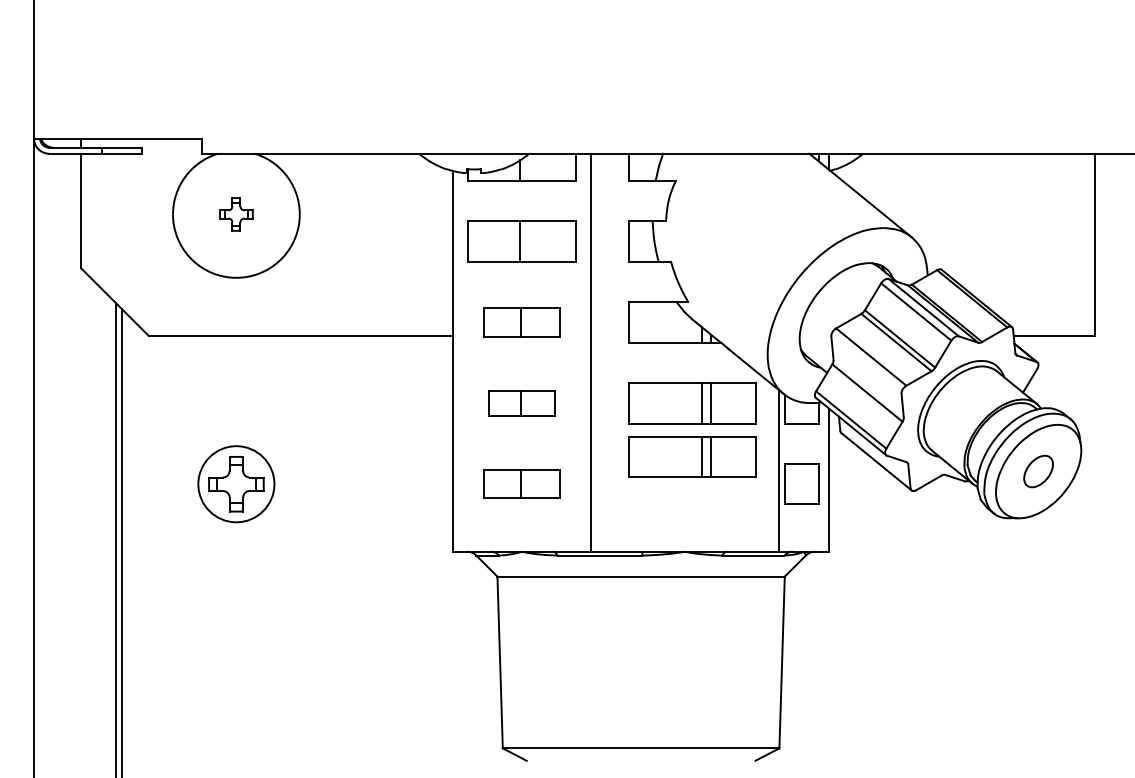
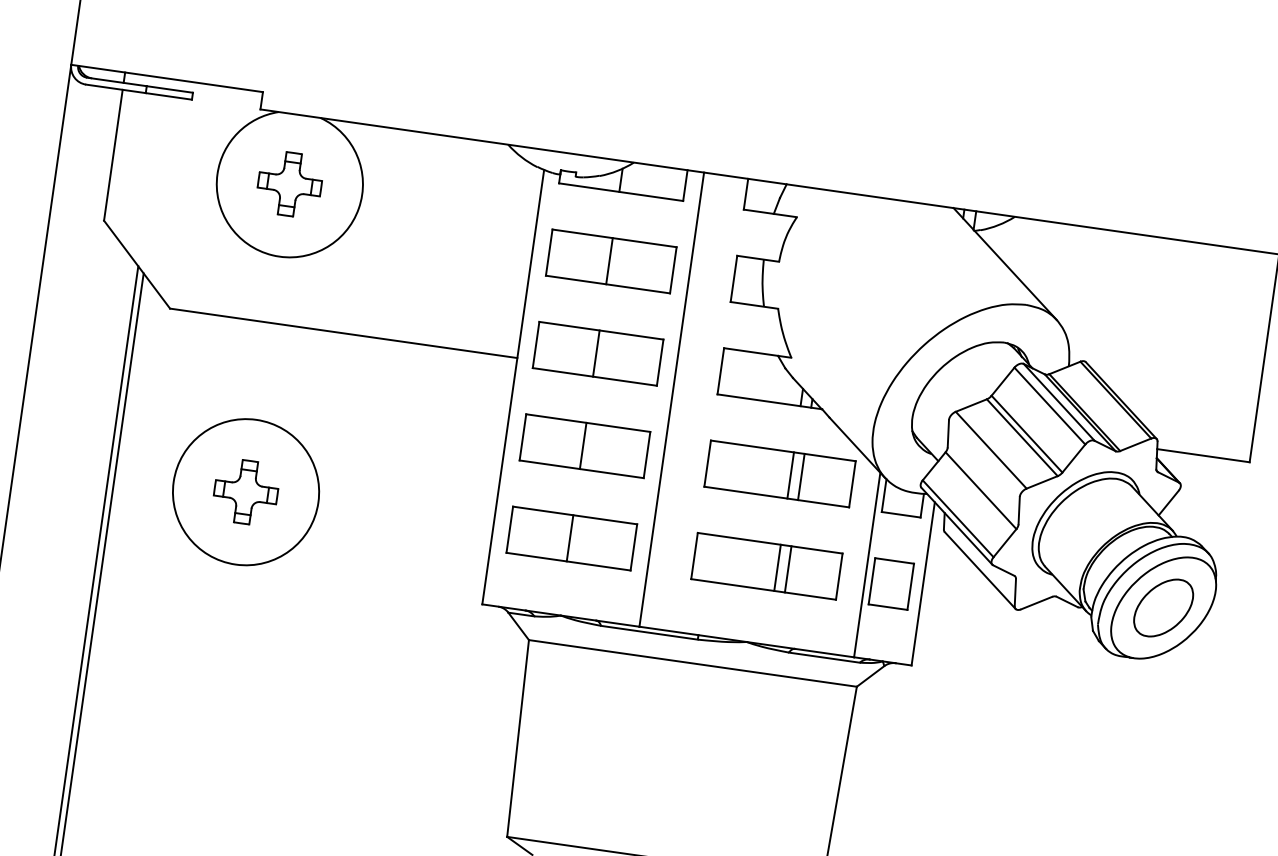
part: (236, 214) -> (289, 184), size x1.67
part: (521, 322) -> (597, 353), size x1.43
part: (521, 403) -> (584, 446), size x1.67
part: (692, 456) -> (766, 565), moved
part: (1038, 471) -> (1163, 607), size x1.67
circle: (236, 483) -> (246, 491), size x1.67
part: (521, 483) -> (571, 537), size x1.43

